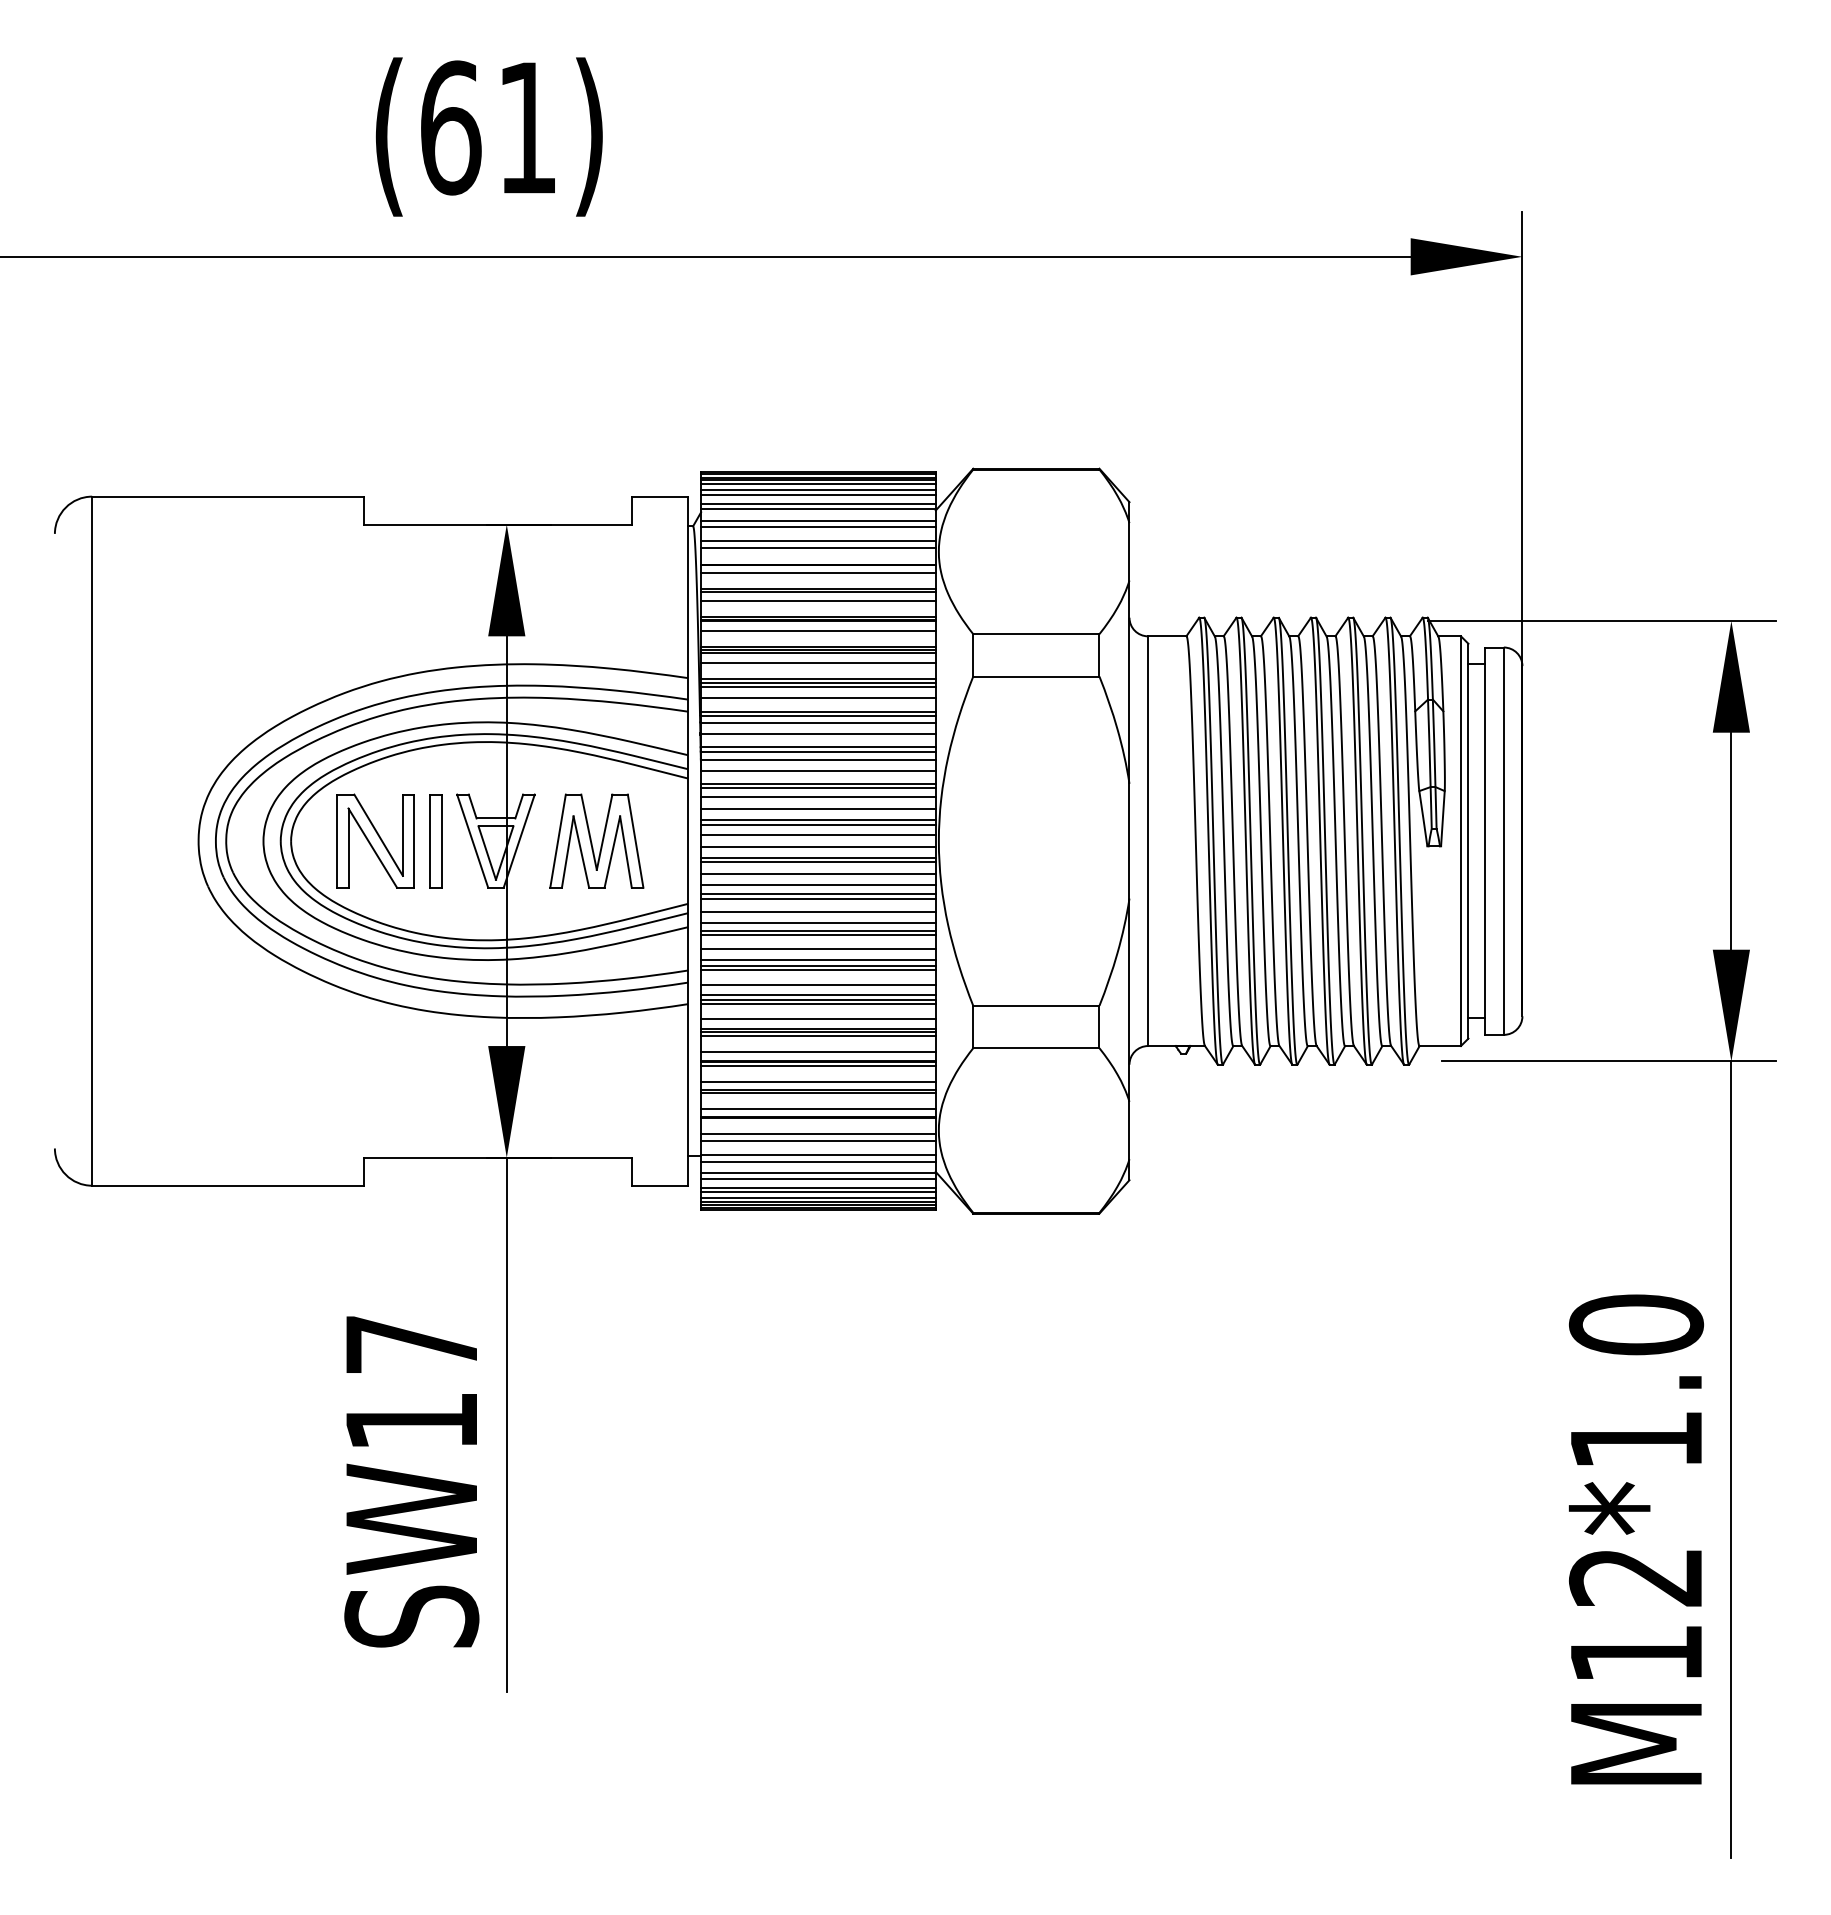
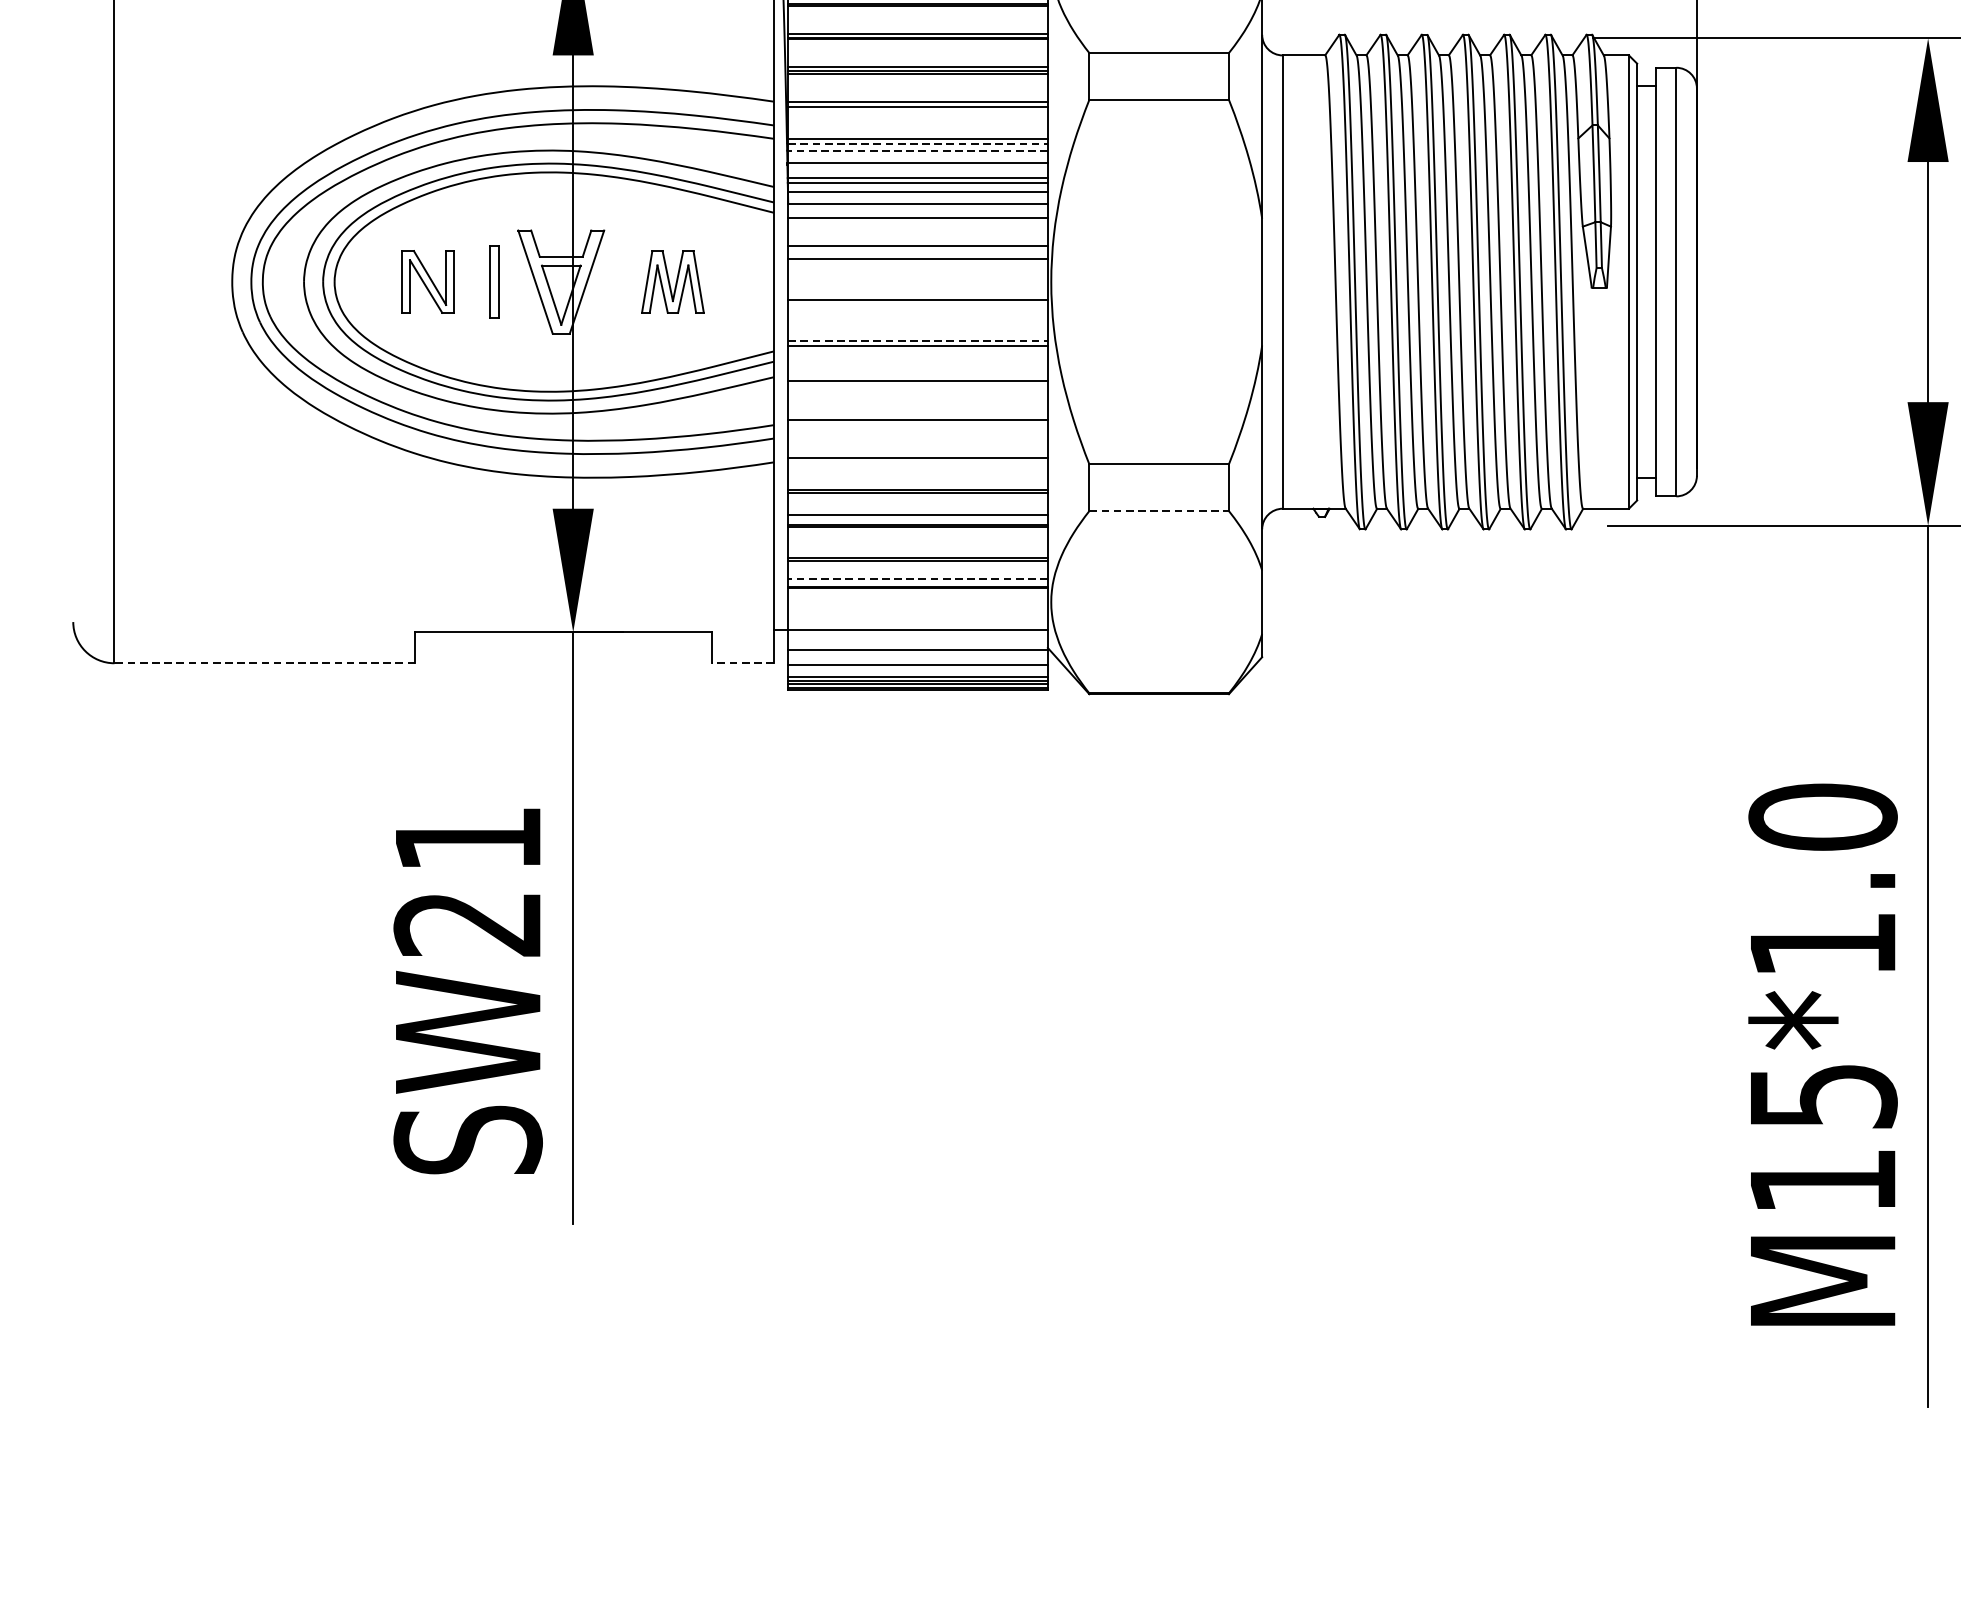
line: (818, 600) -> (918, 15), removed
line: (818, 630) -> (918, 48), removed
line: (818, 663) -> (918, 85), removed
line: (818, 687) -> (918, 112), removed
line: (818, 697) -> (918, 123), removed
line: (818, 716) -> (918, 144), solid -> dashed
line: (817, 722) -> (917, 150), solid -> dashed
line: (818, 788) -> (918, 223), removed
line: (818, 797) -> (918, 233), removed
line: (818, 824) -> (918, 263), removed
line: (818, 835) -> (918, 275), removed
part: (375, 840) -> (427, 281), size x0.6
part: (596, 840) -> (672, 281), size x0.6
part: (435, 841) -> (494, 282), size x0.7
line: (818, 846) -> (918, 287), removed
line: (818, 861) -> (918, 304), removed
line: (818, 873) -> (918, 317), removed
line: (818, 885) -> (918, 331), removed
line: (818, 894) -> (918, 341), solid -> dashed
line: (818, 911) -> (918, 359), removed
line: (818, 922) -> (918, 372), removed
line: (818, 934) -> (918, 385), removed
line: (818, 948) -> (918, 400), removed
line: (818, 959) -> (918, 412), removed
line: (818, 970) -> (918, 425), removed
line: (818, 984) -> (918, 440), removed
line: (818, 995) -> (918, 452), removed
line: (818, 1003) -> (918, 461), removed
line: (818, 1019) -> (918, 479), removed
line: (818, 1035) -> (918, 497), removed
line: (1036, 1048) -> (1159, 511), solid -> dashed
line: (818, 1065) -> (918, 530), removed
line: (818, 1081) -> (918, 547), removed
line: (817, 1109) -> (917, 578), solid -> dashed
line: (818, 1134) -> (918, 606), removed
line: (818, 1140) -> (918, 613), removed
line: (818, 1161) -> (918, 636), removed
line: (818, 1178) -> (918, 655), removed
line: (228, 1185) -> (265, 663), solid -> dashed
line: (660, 1185) -> (743, 663), solid -> dashed
line: (818, 1192) -> (918, 670), removed
text: (410, 1383) -> (466, 882), SW17 -> SW21
text: (1636, 1577) -> (1823, 1096), M12*1.0 -> M15*1.0

